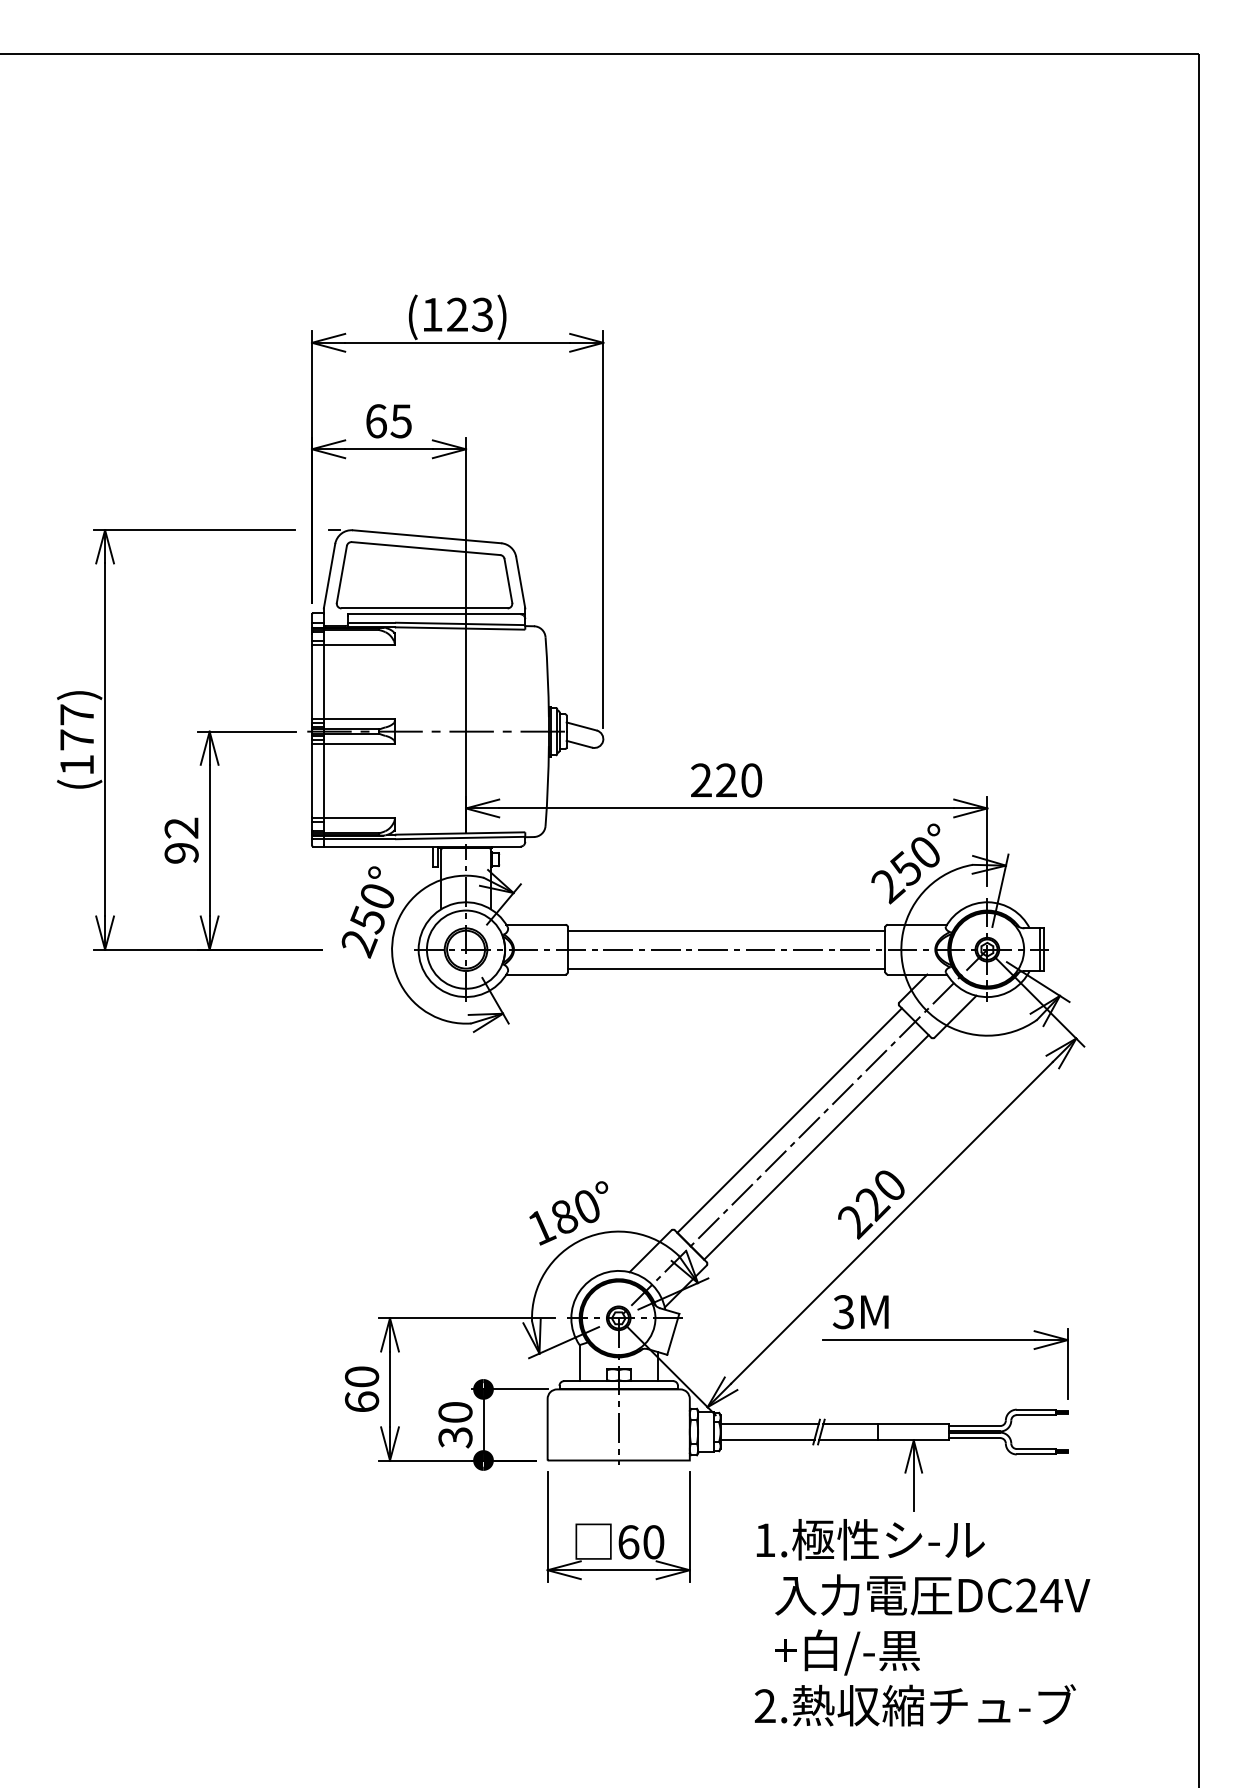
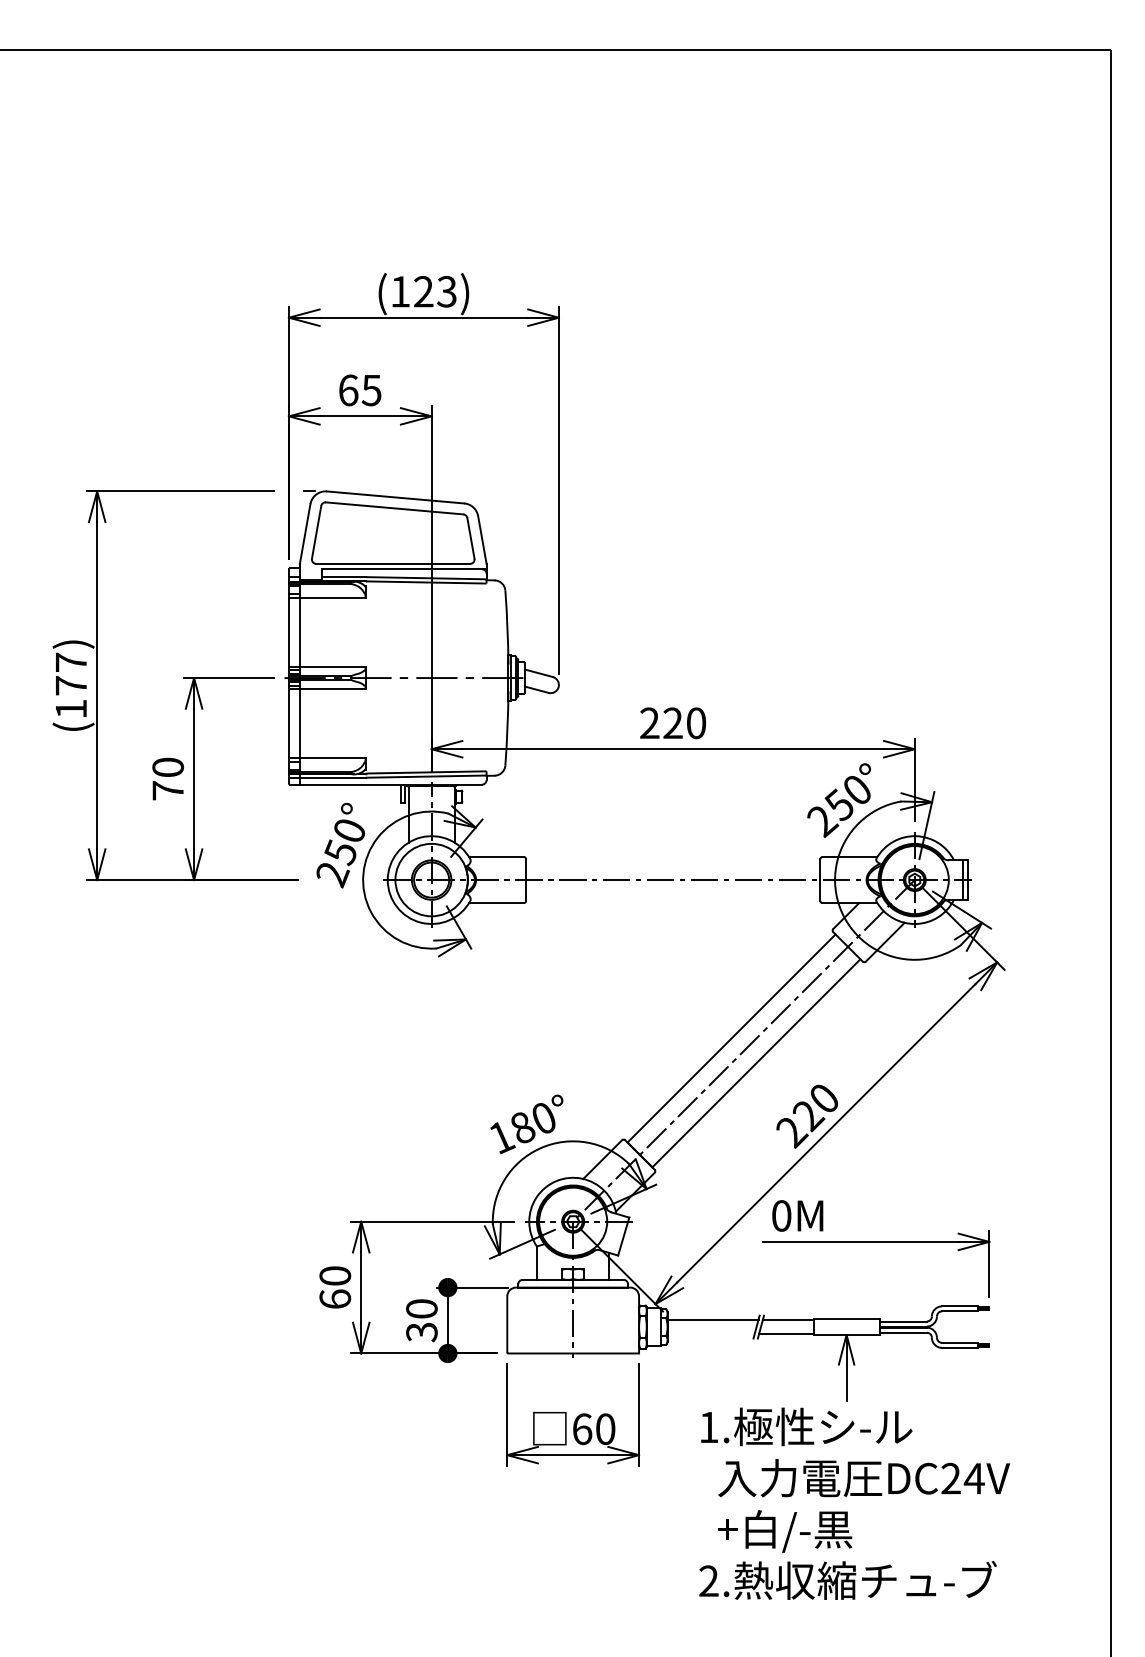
text: (180, 840) -> (167, 778), 92 -> 70
line: (726, 930) -> (673, 862), removed
line: (726, 968) -> (673, 897), removed
text: (843, 1311) -> (781, 1215), 3M -> 0M
line: (766, 1440) -> (710, 1334), removed

